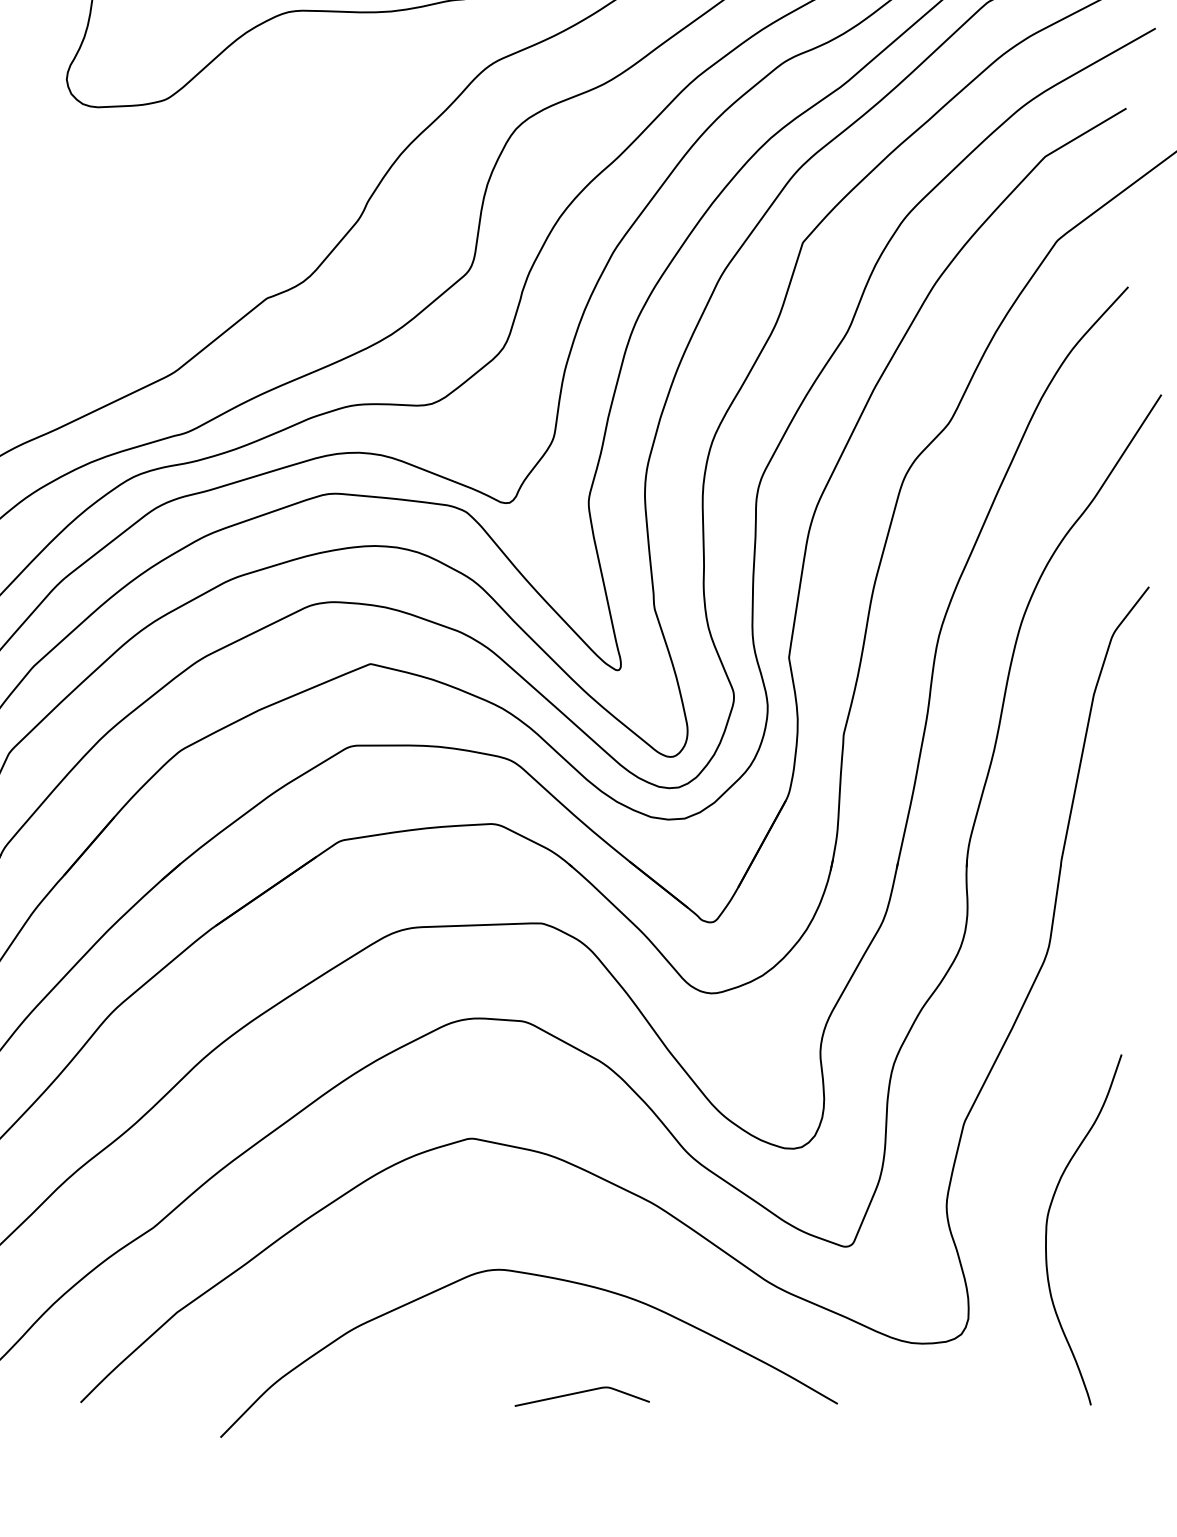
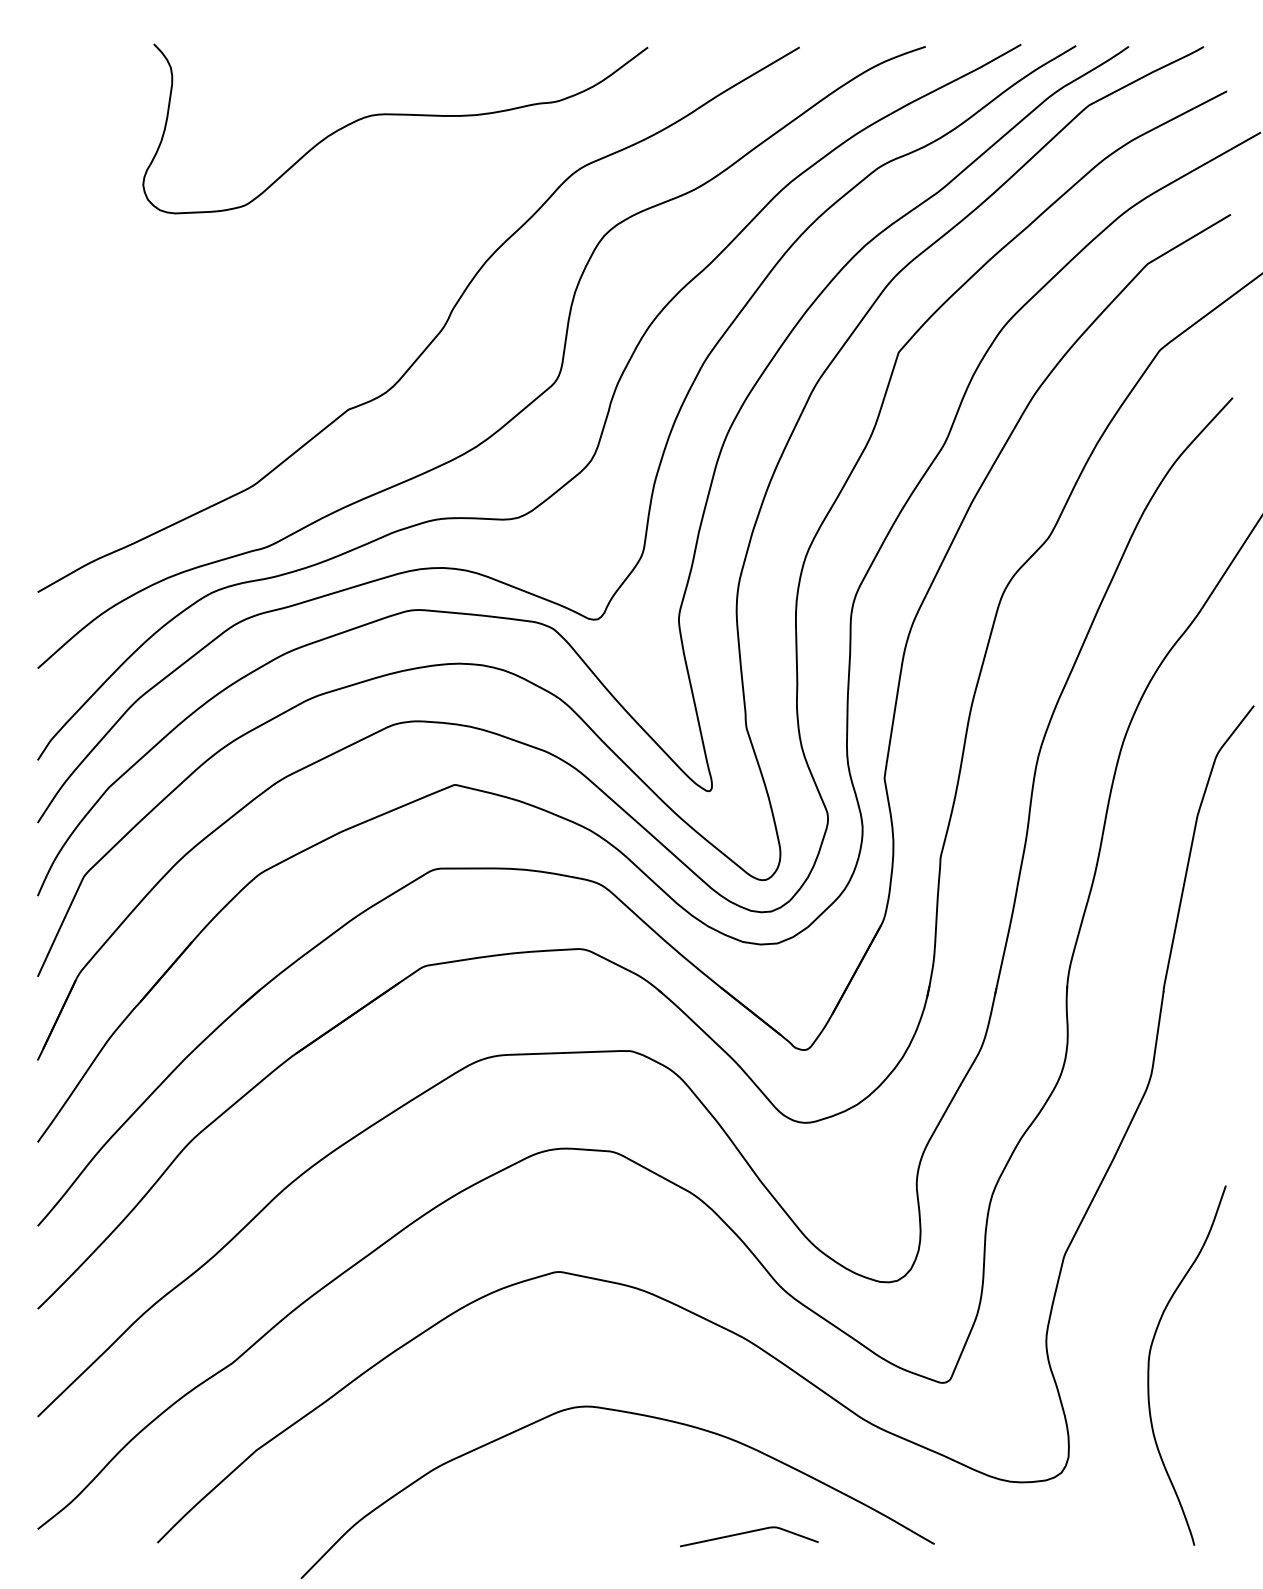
curve: (580, 1393) -> (747, 1533), moved

